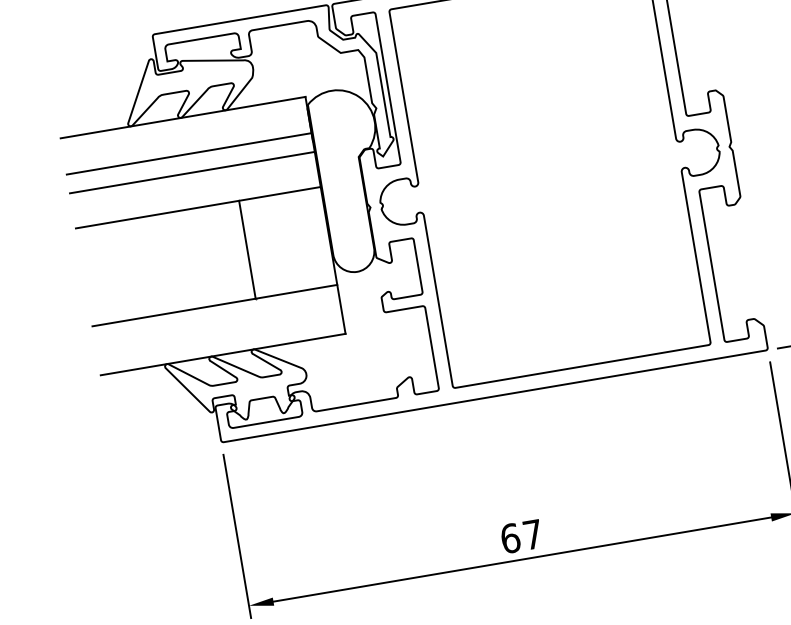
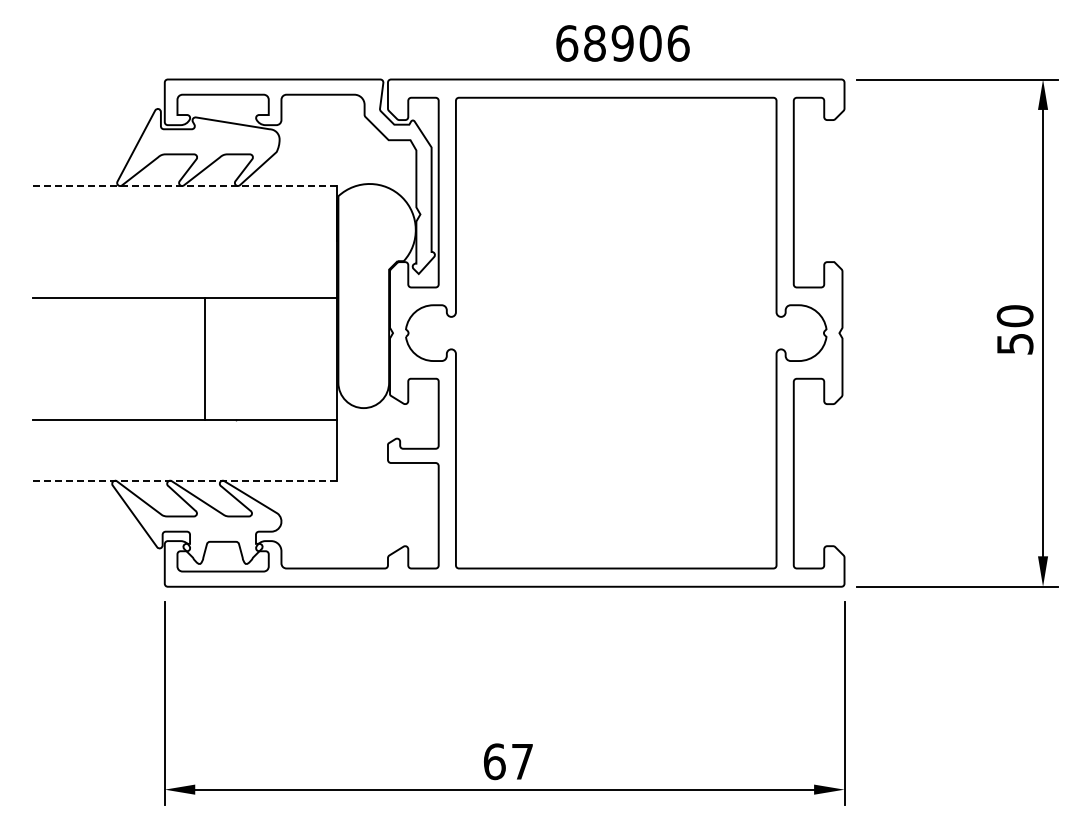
line: (182, 117) -> (184, 186), solid -> dashed
line: (188, 154) -> (184, 231), removed
line: (192, 172) -> (184, 254), removed
line: (247, 249) -> (204, 358), moved
line: (222, 354) -> (184, 480), solid -> dashed

